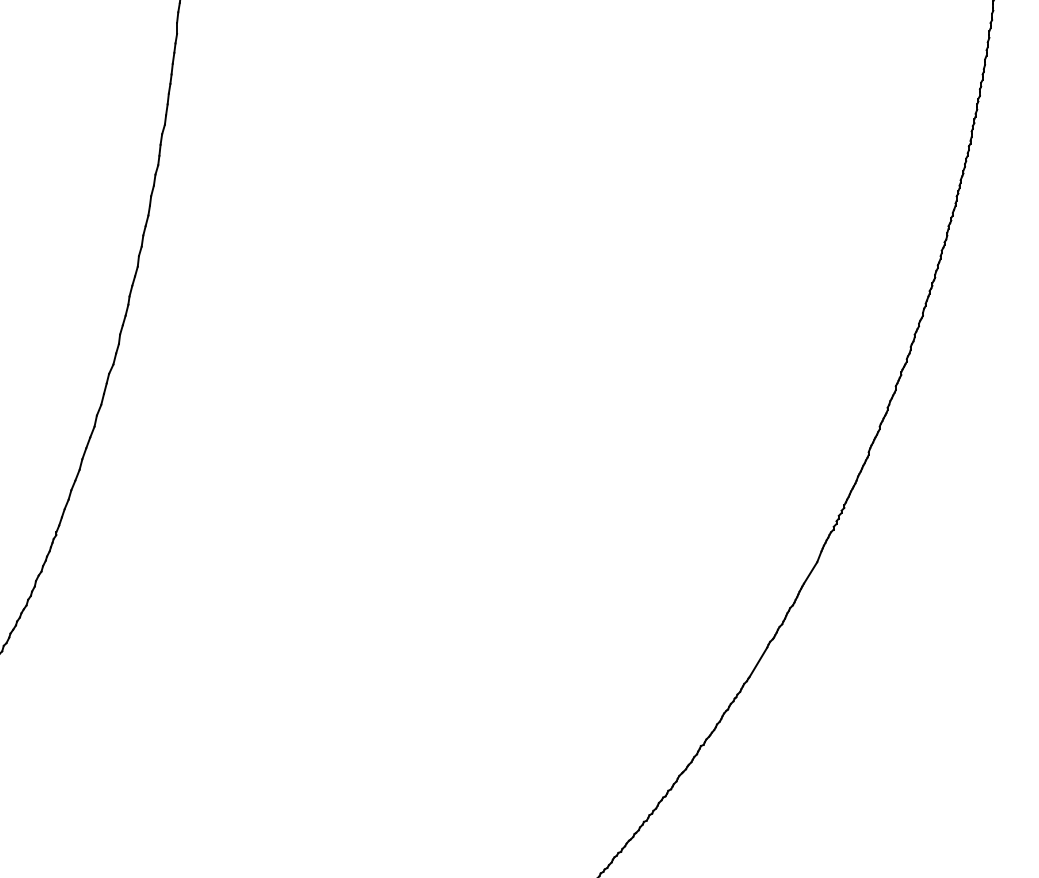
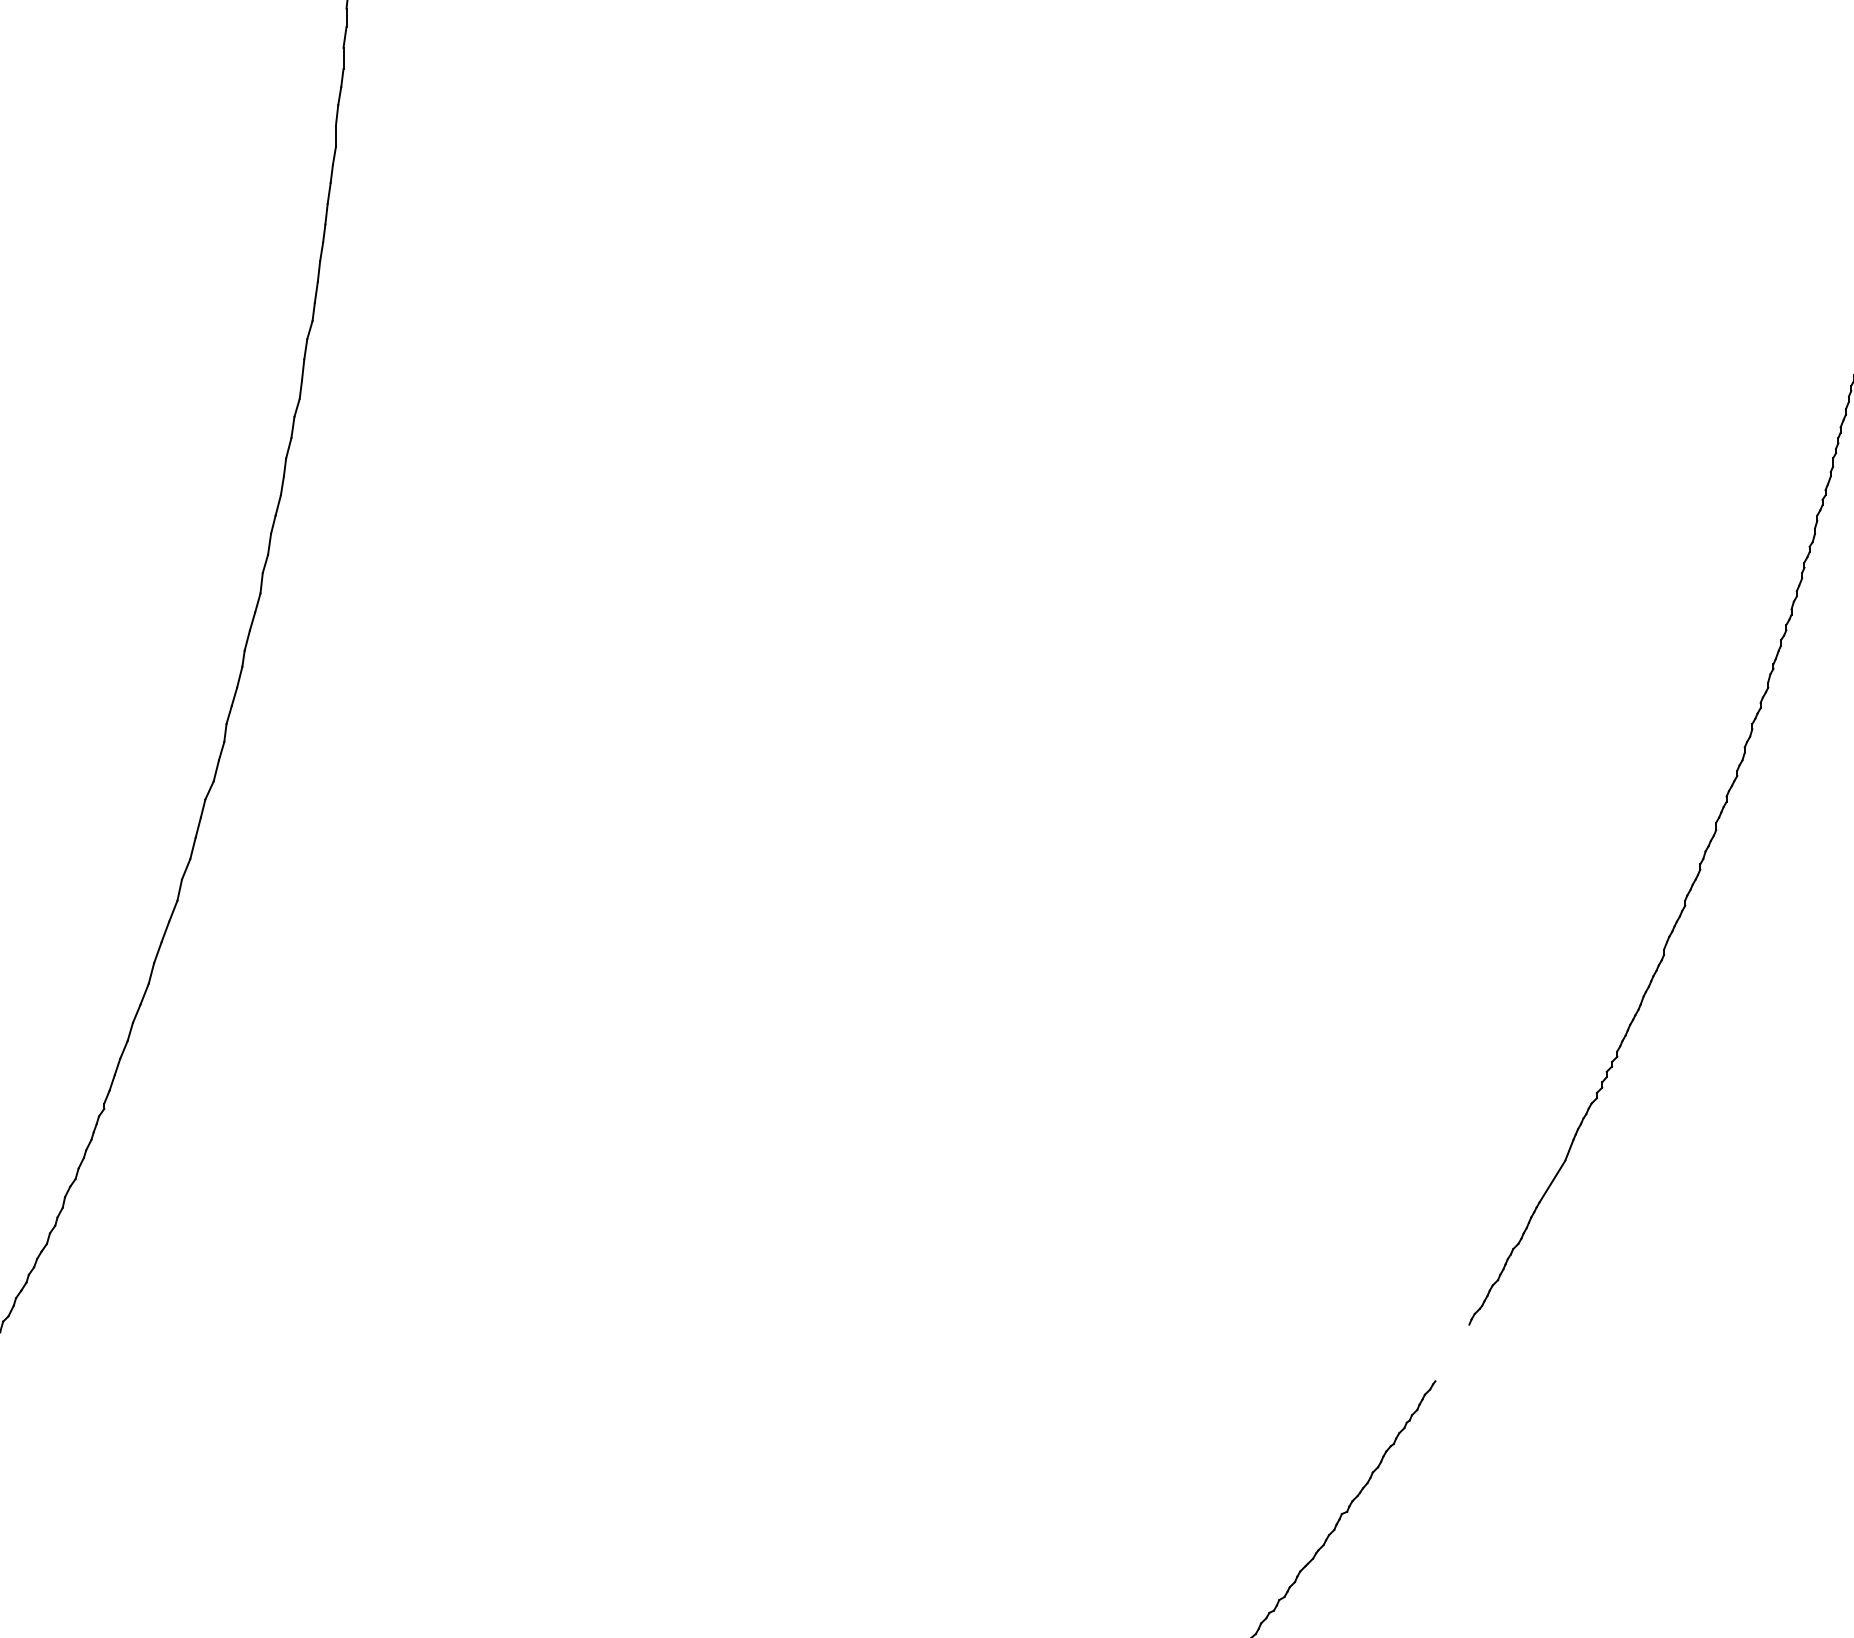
line: (758, 661) -> (1452, 1351), removed

